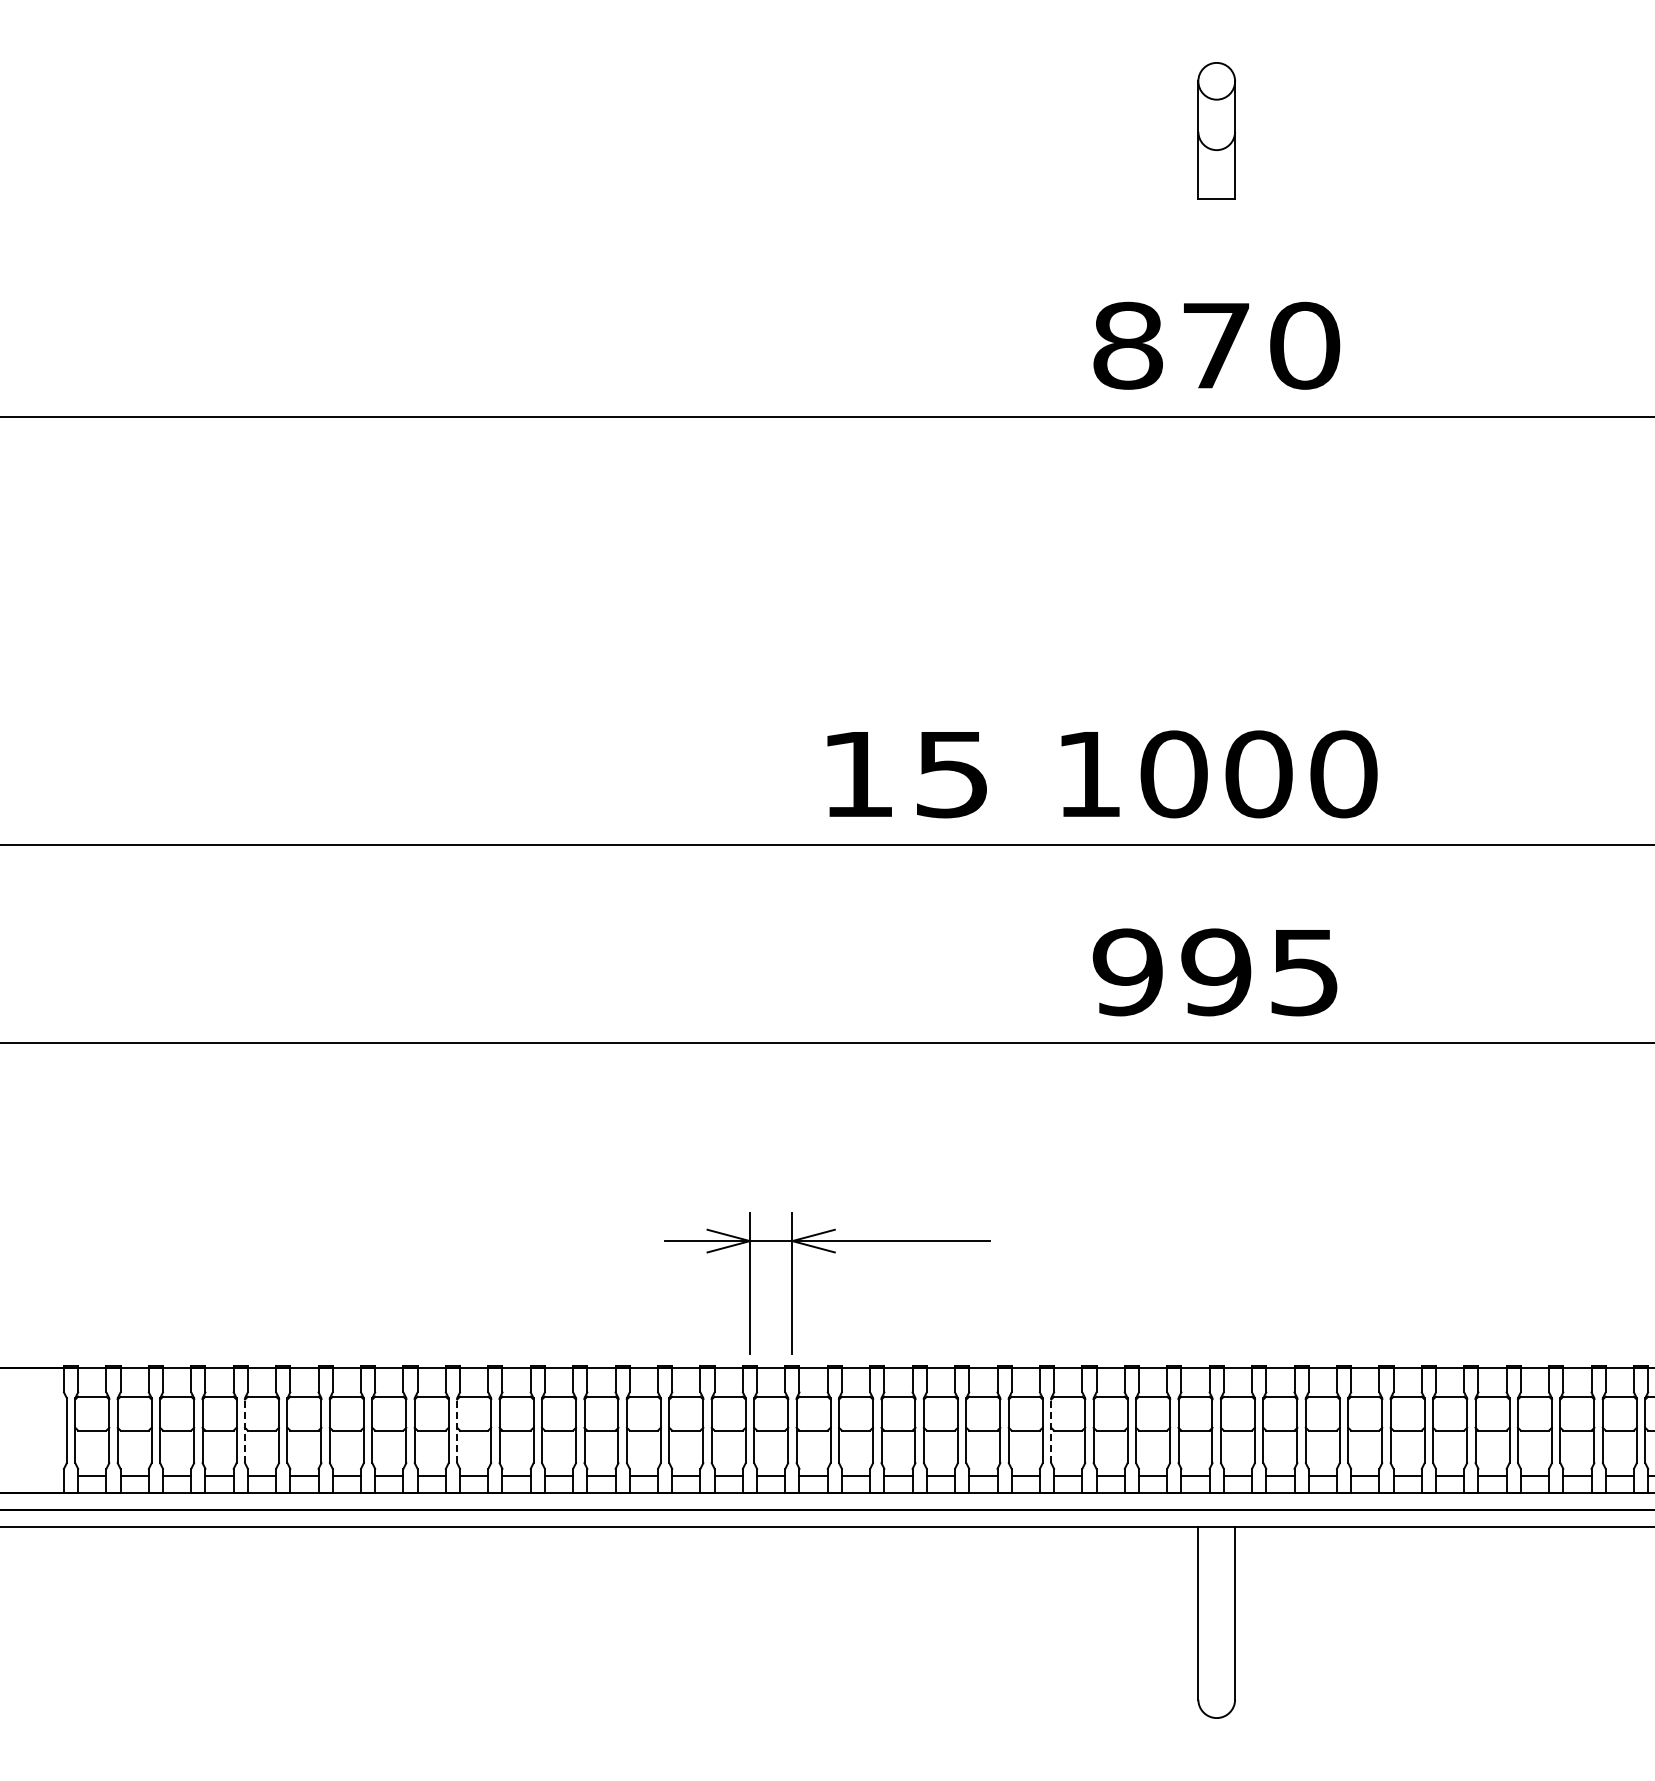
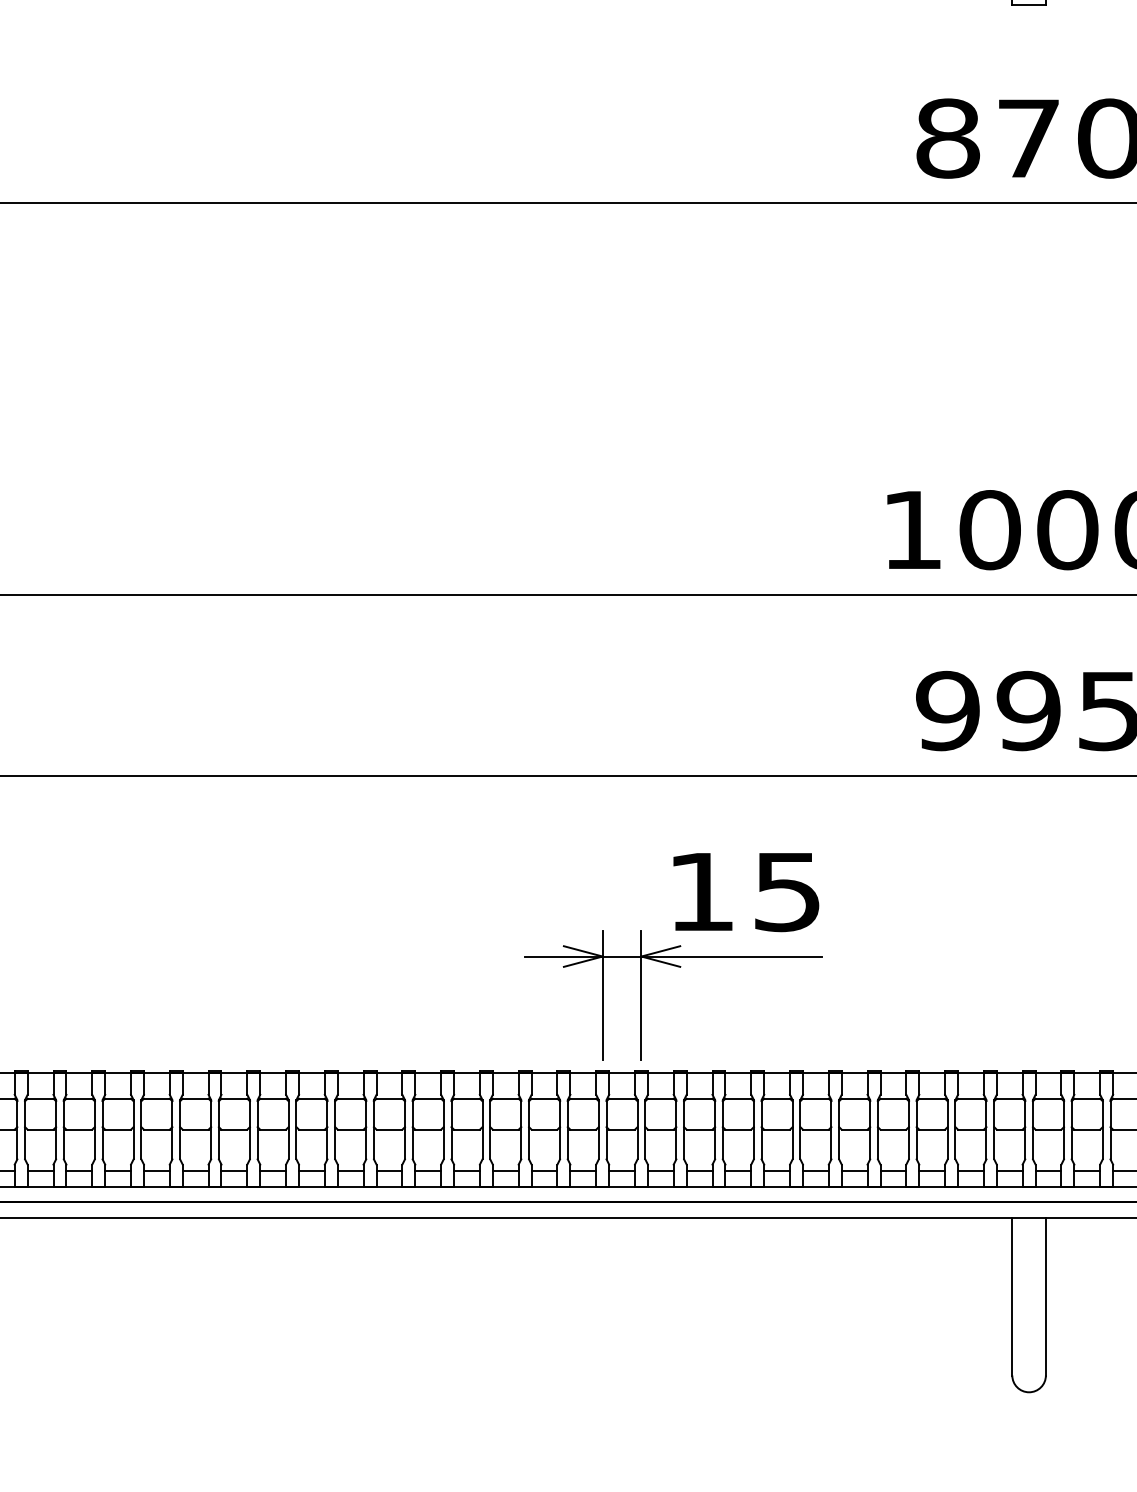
text: (906, 775) -> (745, 892), moved
line: (245, 1430) -> (141, 1129), dashed -> solid
line: (457, 1430) -> (335, 1129), dashed -> solid
line: (1051, 1430) -> (878, 1129), dashed -> solid

